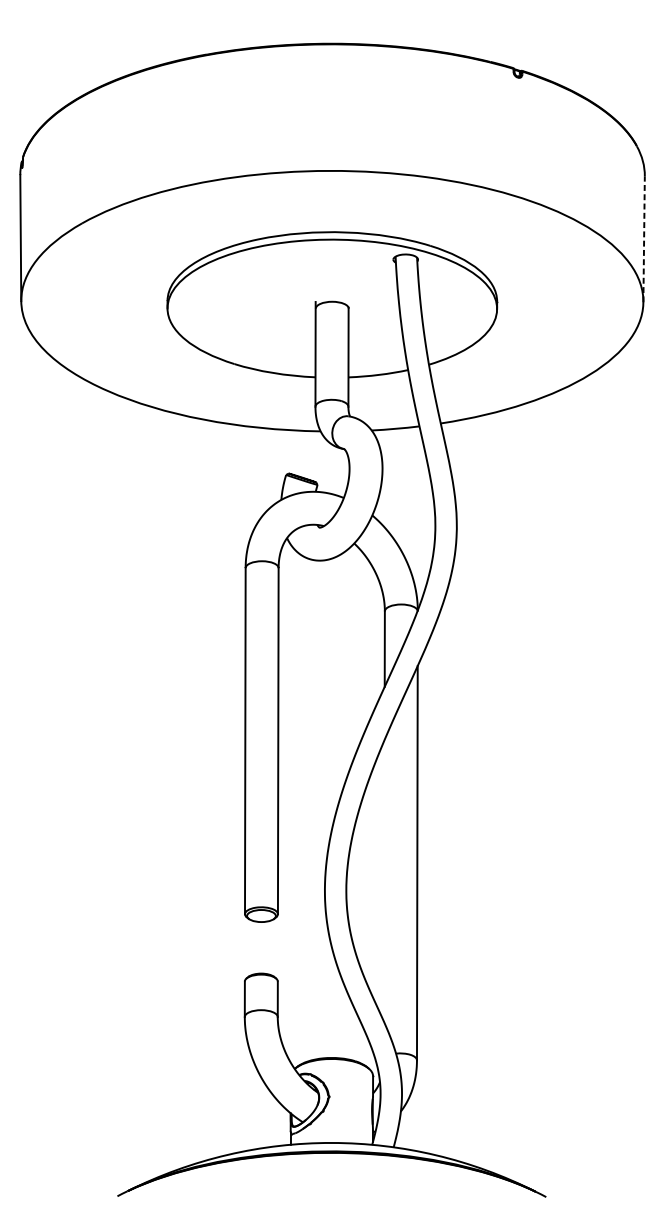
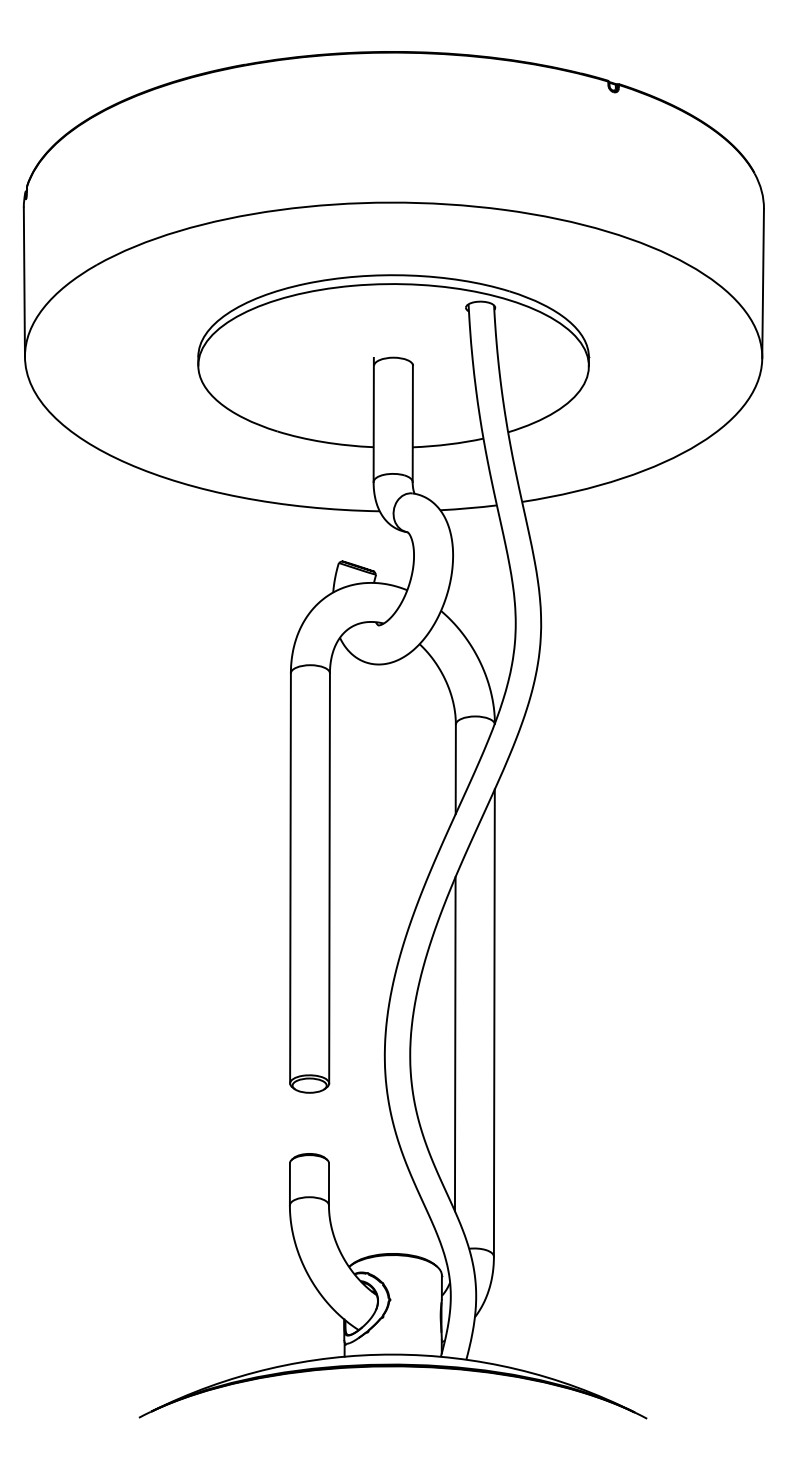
line: (644, 239) -> (763, 283), dashed -> solid
line: (383, 881) -> (454, 1044), added

